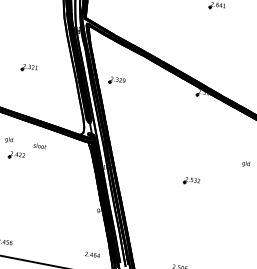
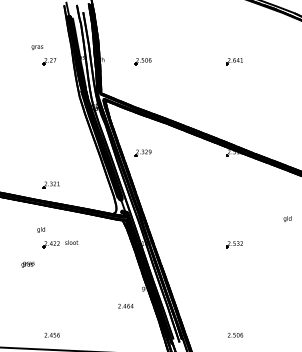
part: (28, 67) -> (50, 184), moved
text: (39, 146) -> (71, 242), moved
text: (92, 254) -> (125, 305), moved

